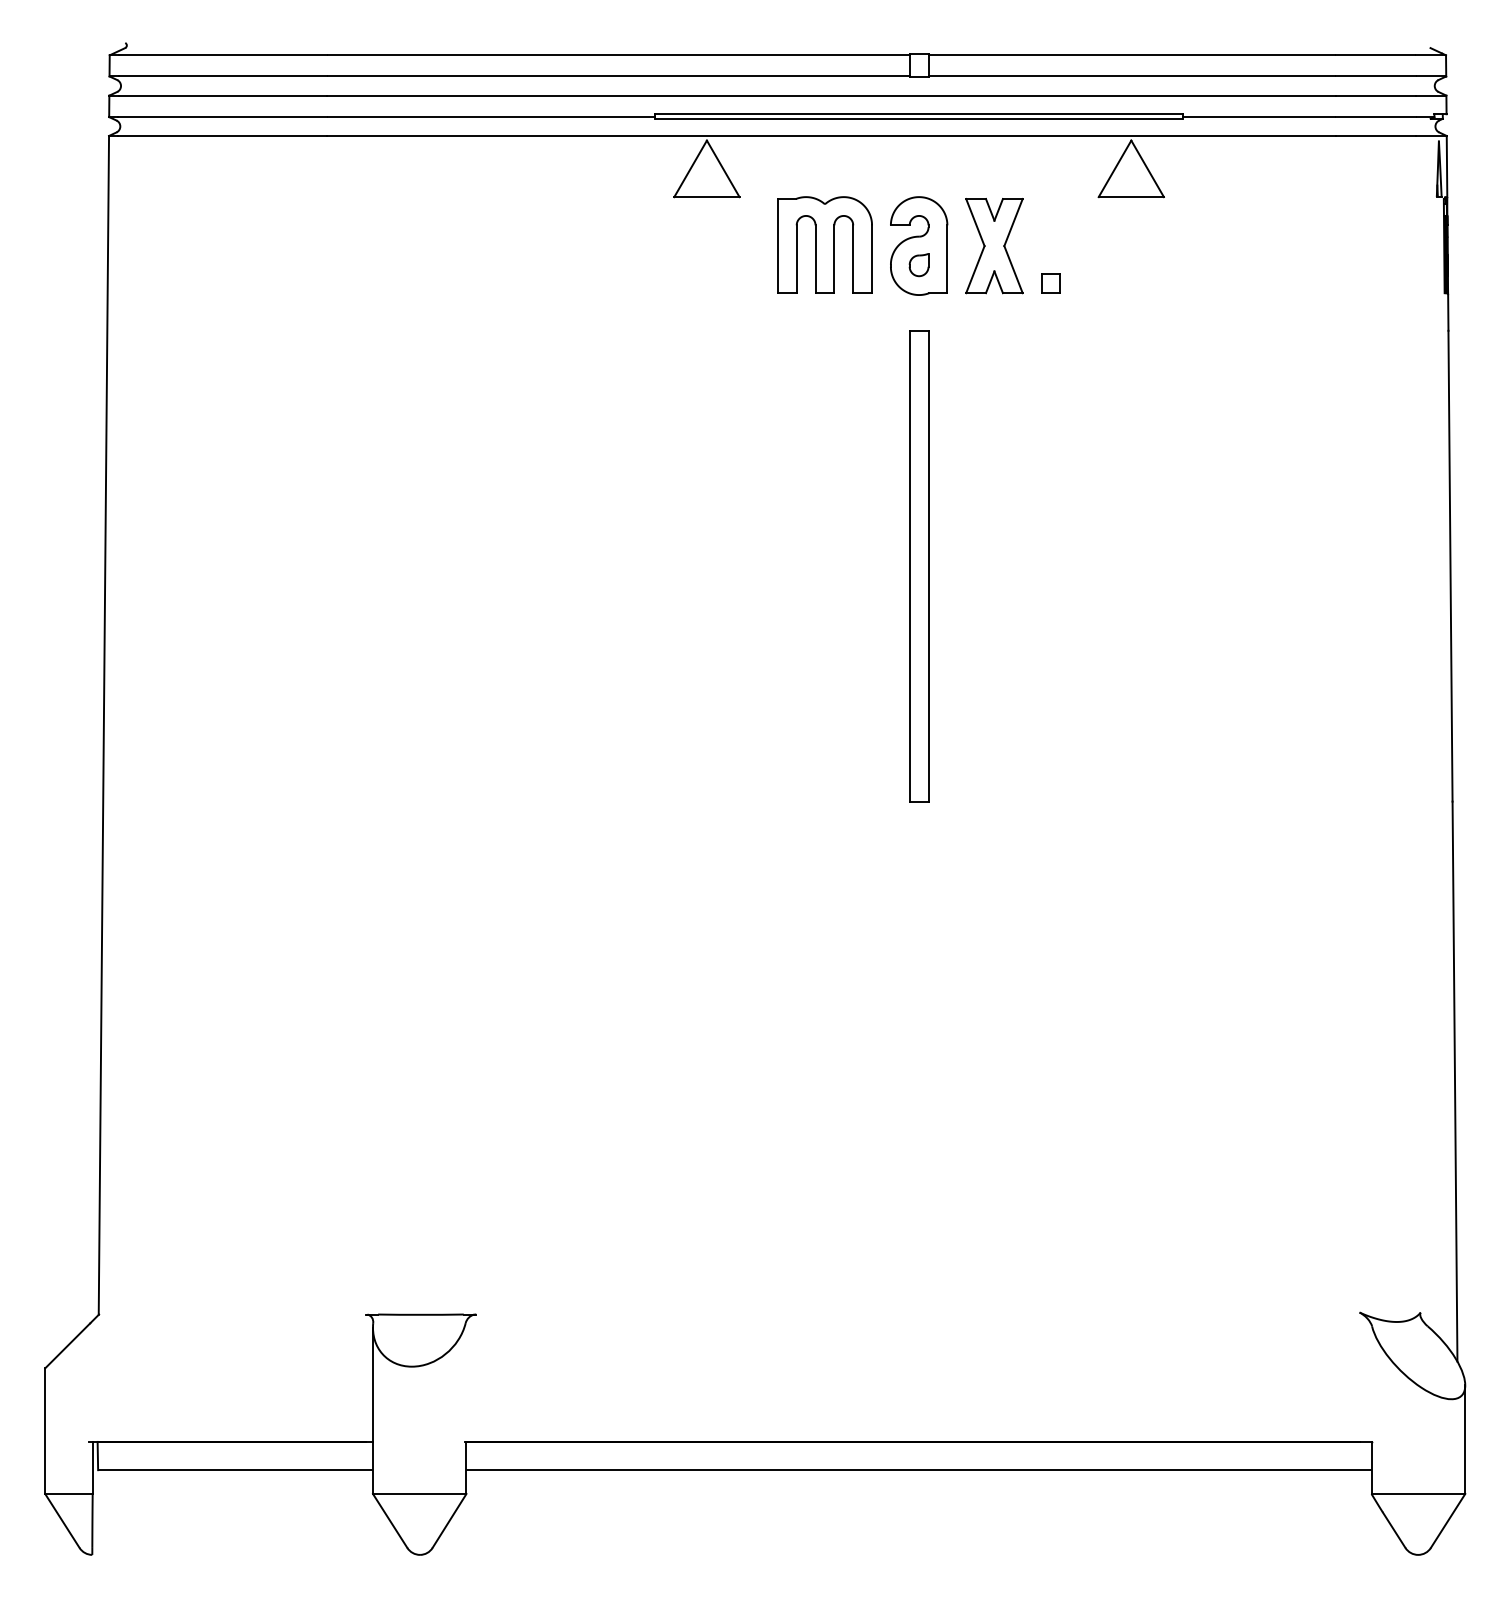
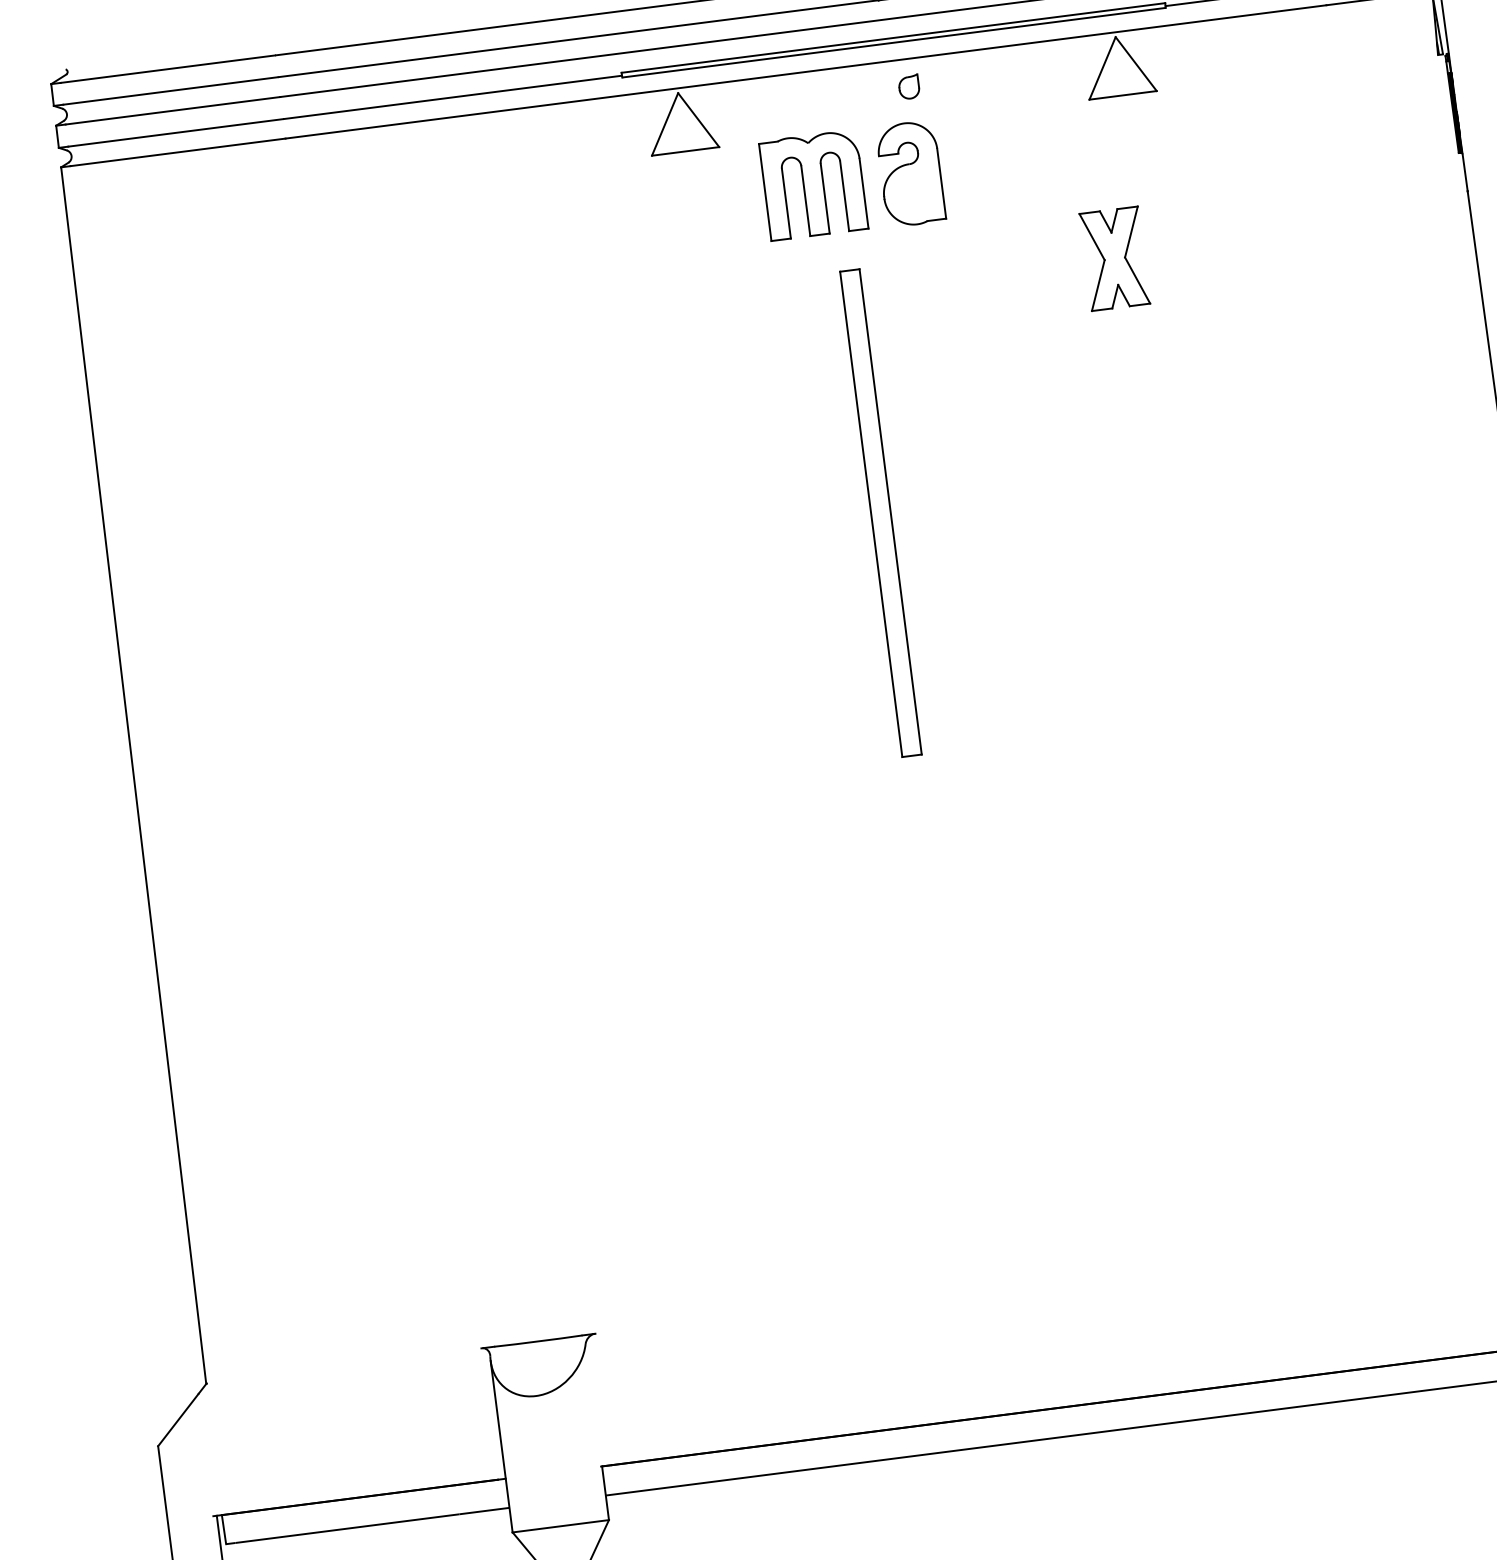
part: (994, 246) -> (1114, 259), moved
part: (918, 265) -> (908, 87), moved
part: (1050, 283) -> (1051, 195), removed
part: (919, 566) -> (881, 513), moved

